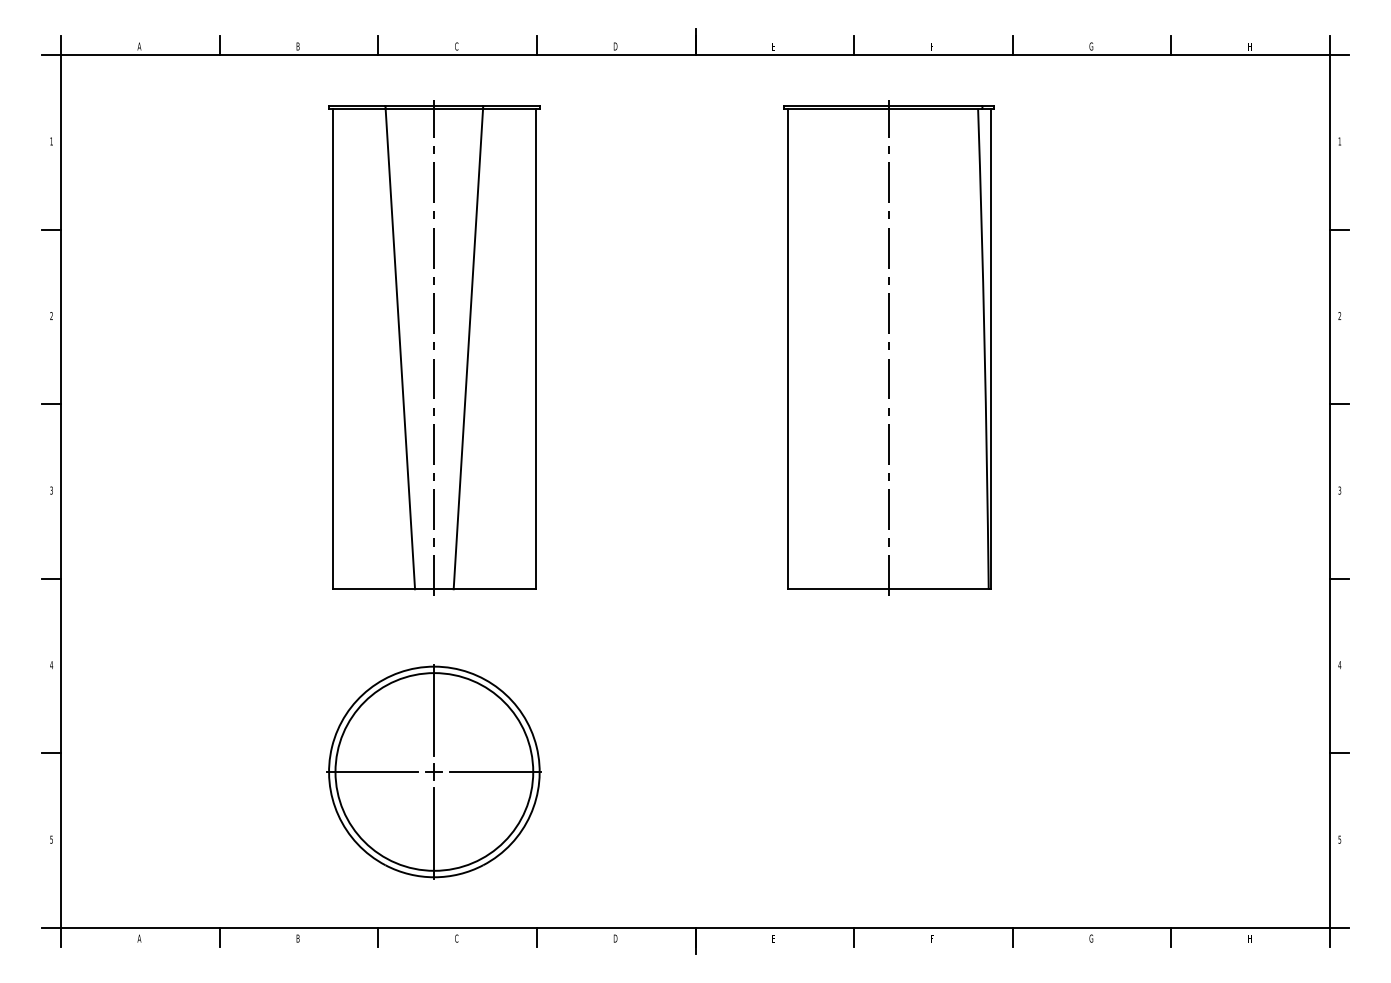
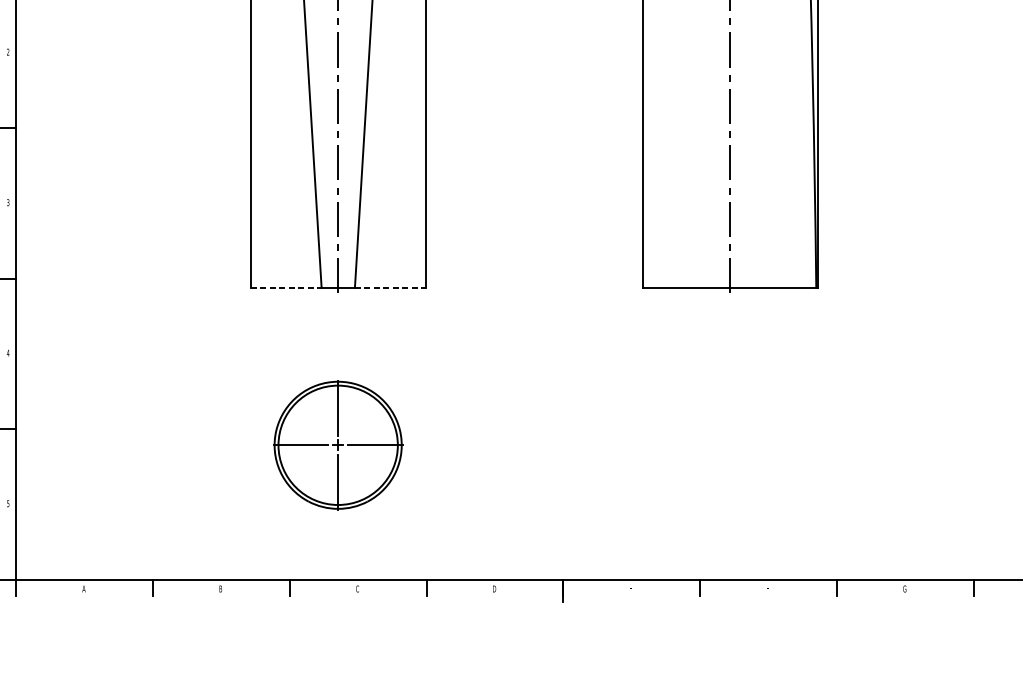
line: (374, 589) -> (286, 287), solid -> dashed
line: (495, 589) -> (390, 287), solid -> dashed
part: (433, 771) -> (337, 444), size x0.7

